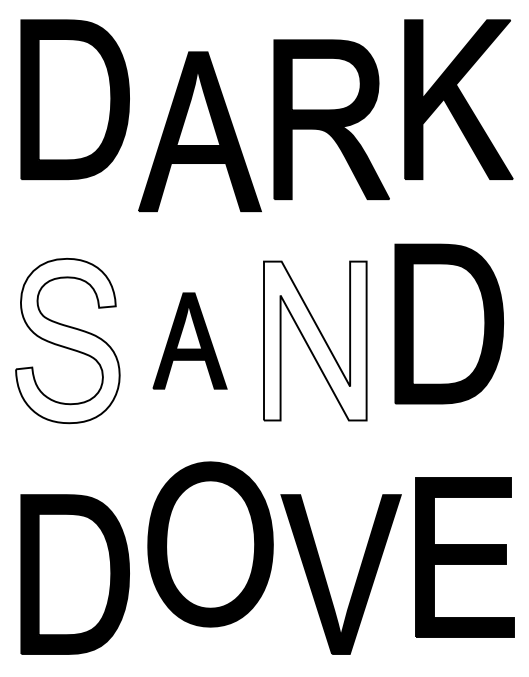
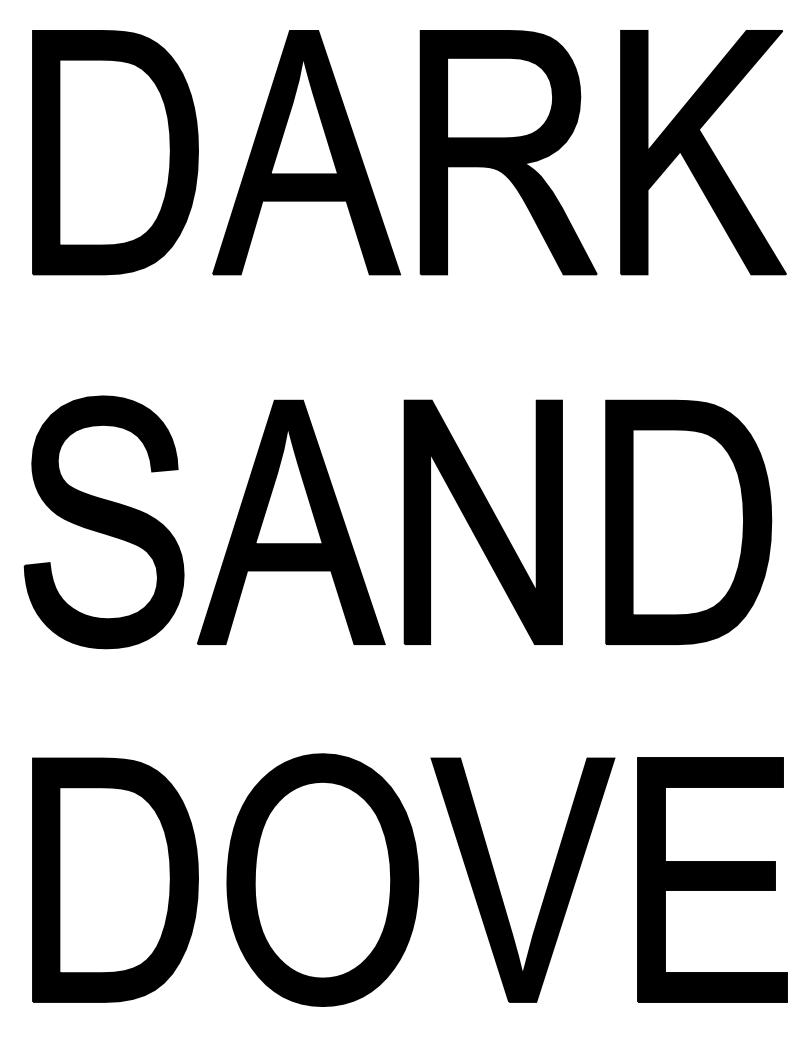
part: (331, 119) -> (508, 152), moved
part: (199, 131) -> (305, 152), moved
part: (449, 323) -> (688, 521), moved
fill: (67, 340) -> (103, 521), added
part: (189, 340) -> (290, 521), size x1.67
fill: (314, 340) -> (482, 521), added
part: (210, 544) -> (322, 880), moved
part: (464, 557) -> (711, 880), moved

